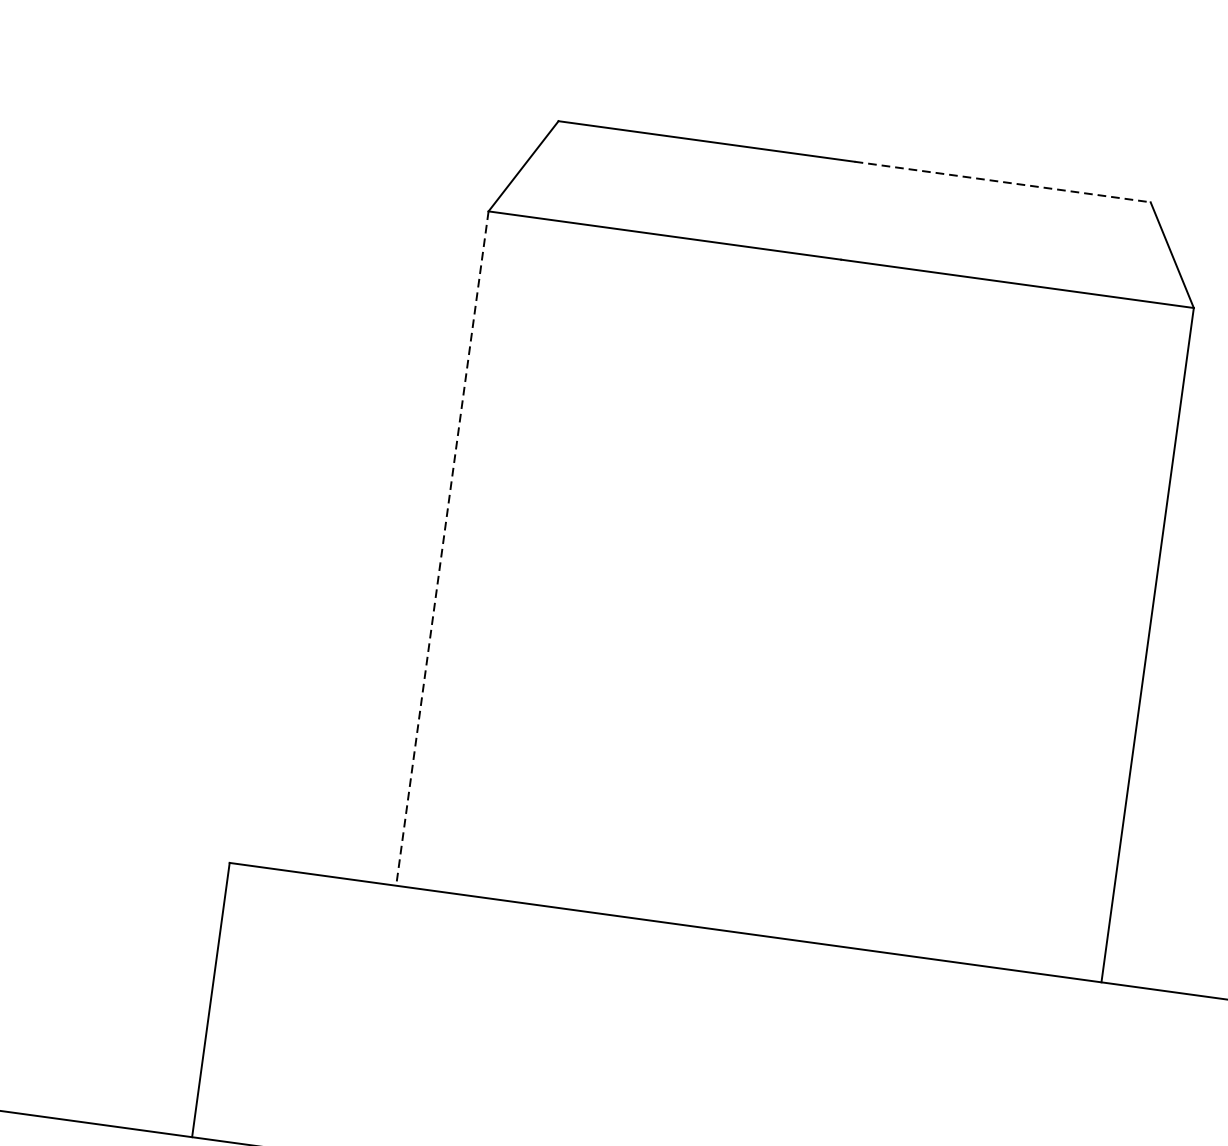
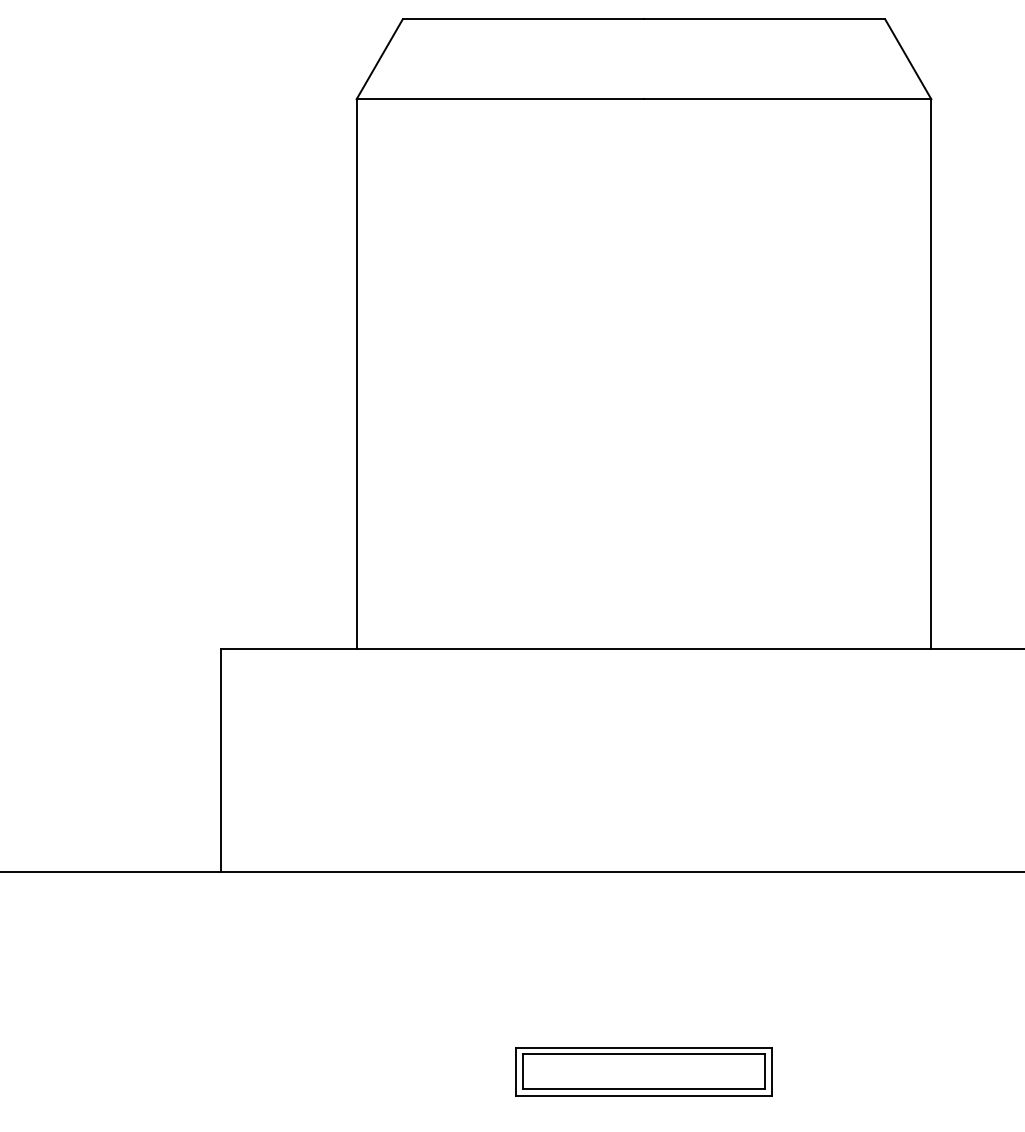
line: (1002, 182) -> (764, 19), dashed -> solid
line: (442, 549) -> (356, 374), dashed -> solid

